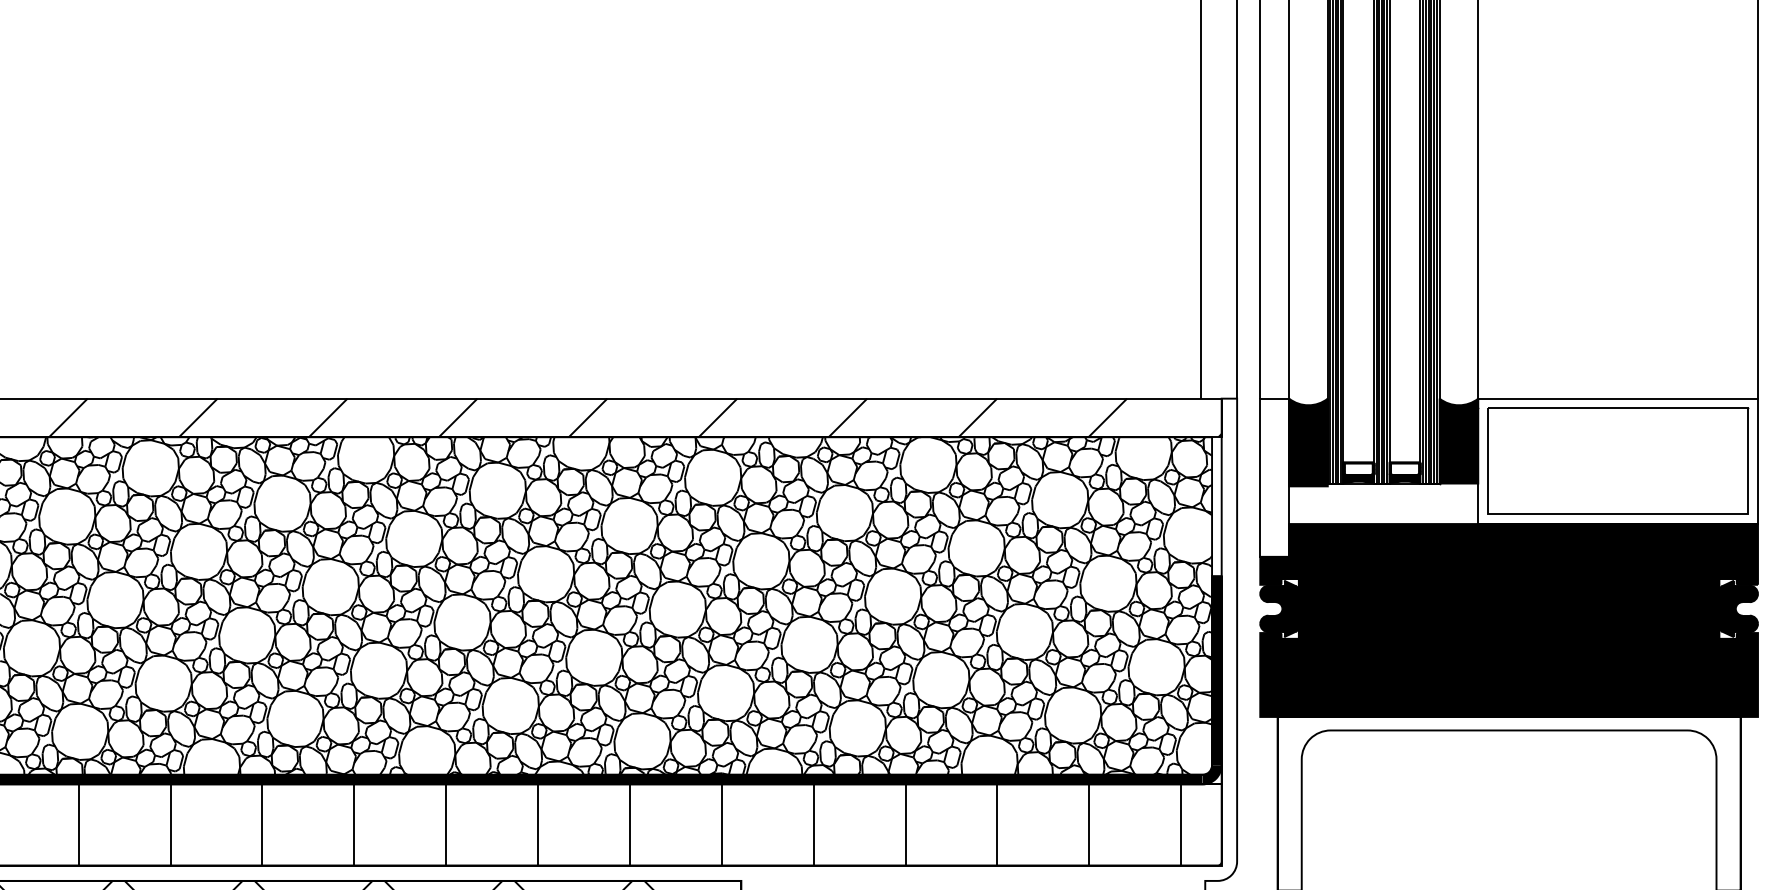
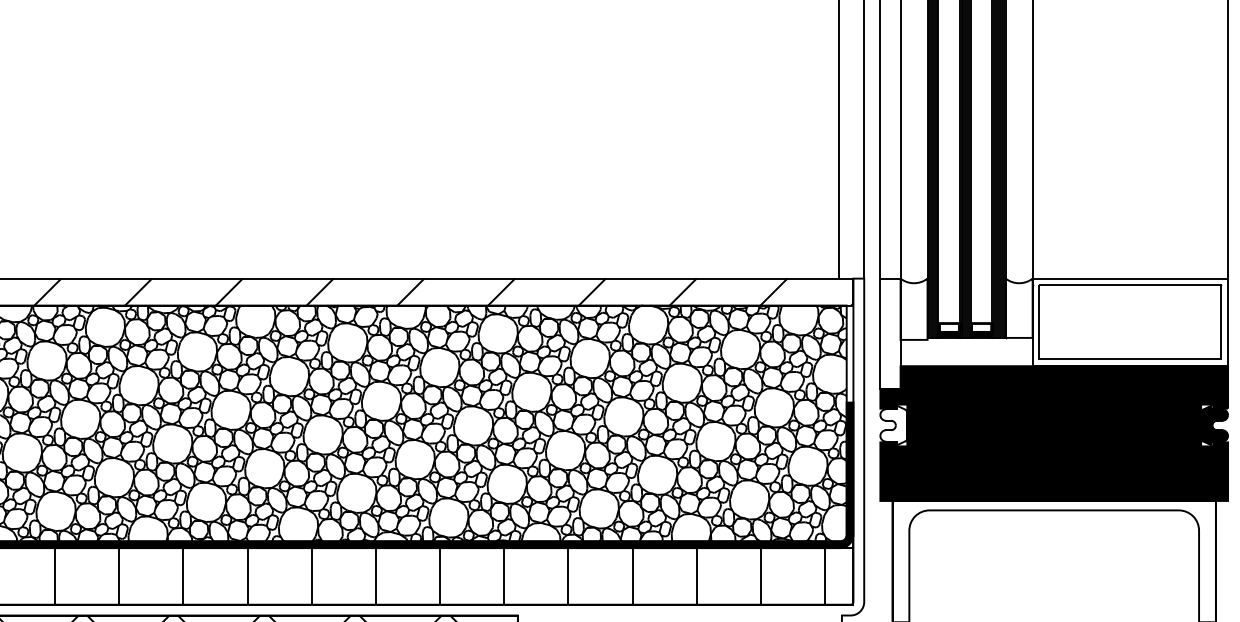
fill: (1457, 439) -> (1018, 307), removed
fill: (1307, 441) -> (913, 308), removed
fill: (1279, 608) -> (893, 425), removed

